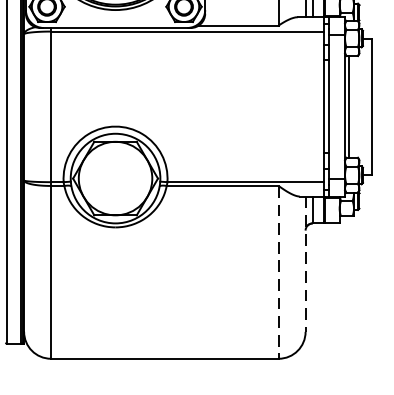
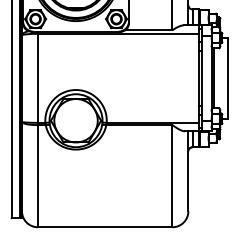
line: (305, 264) -> (188, 171), dashed -> solid
line: (278, 272) -> (172, 176), dashed -> solid

